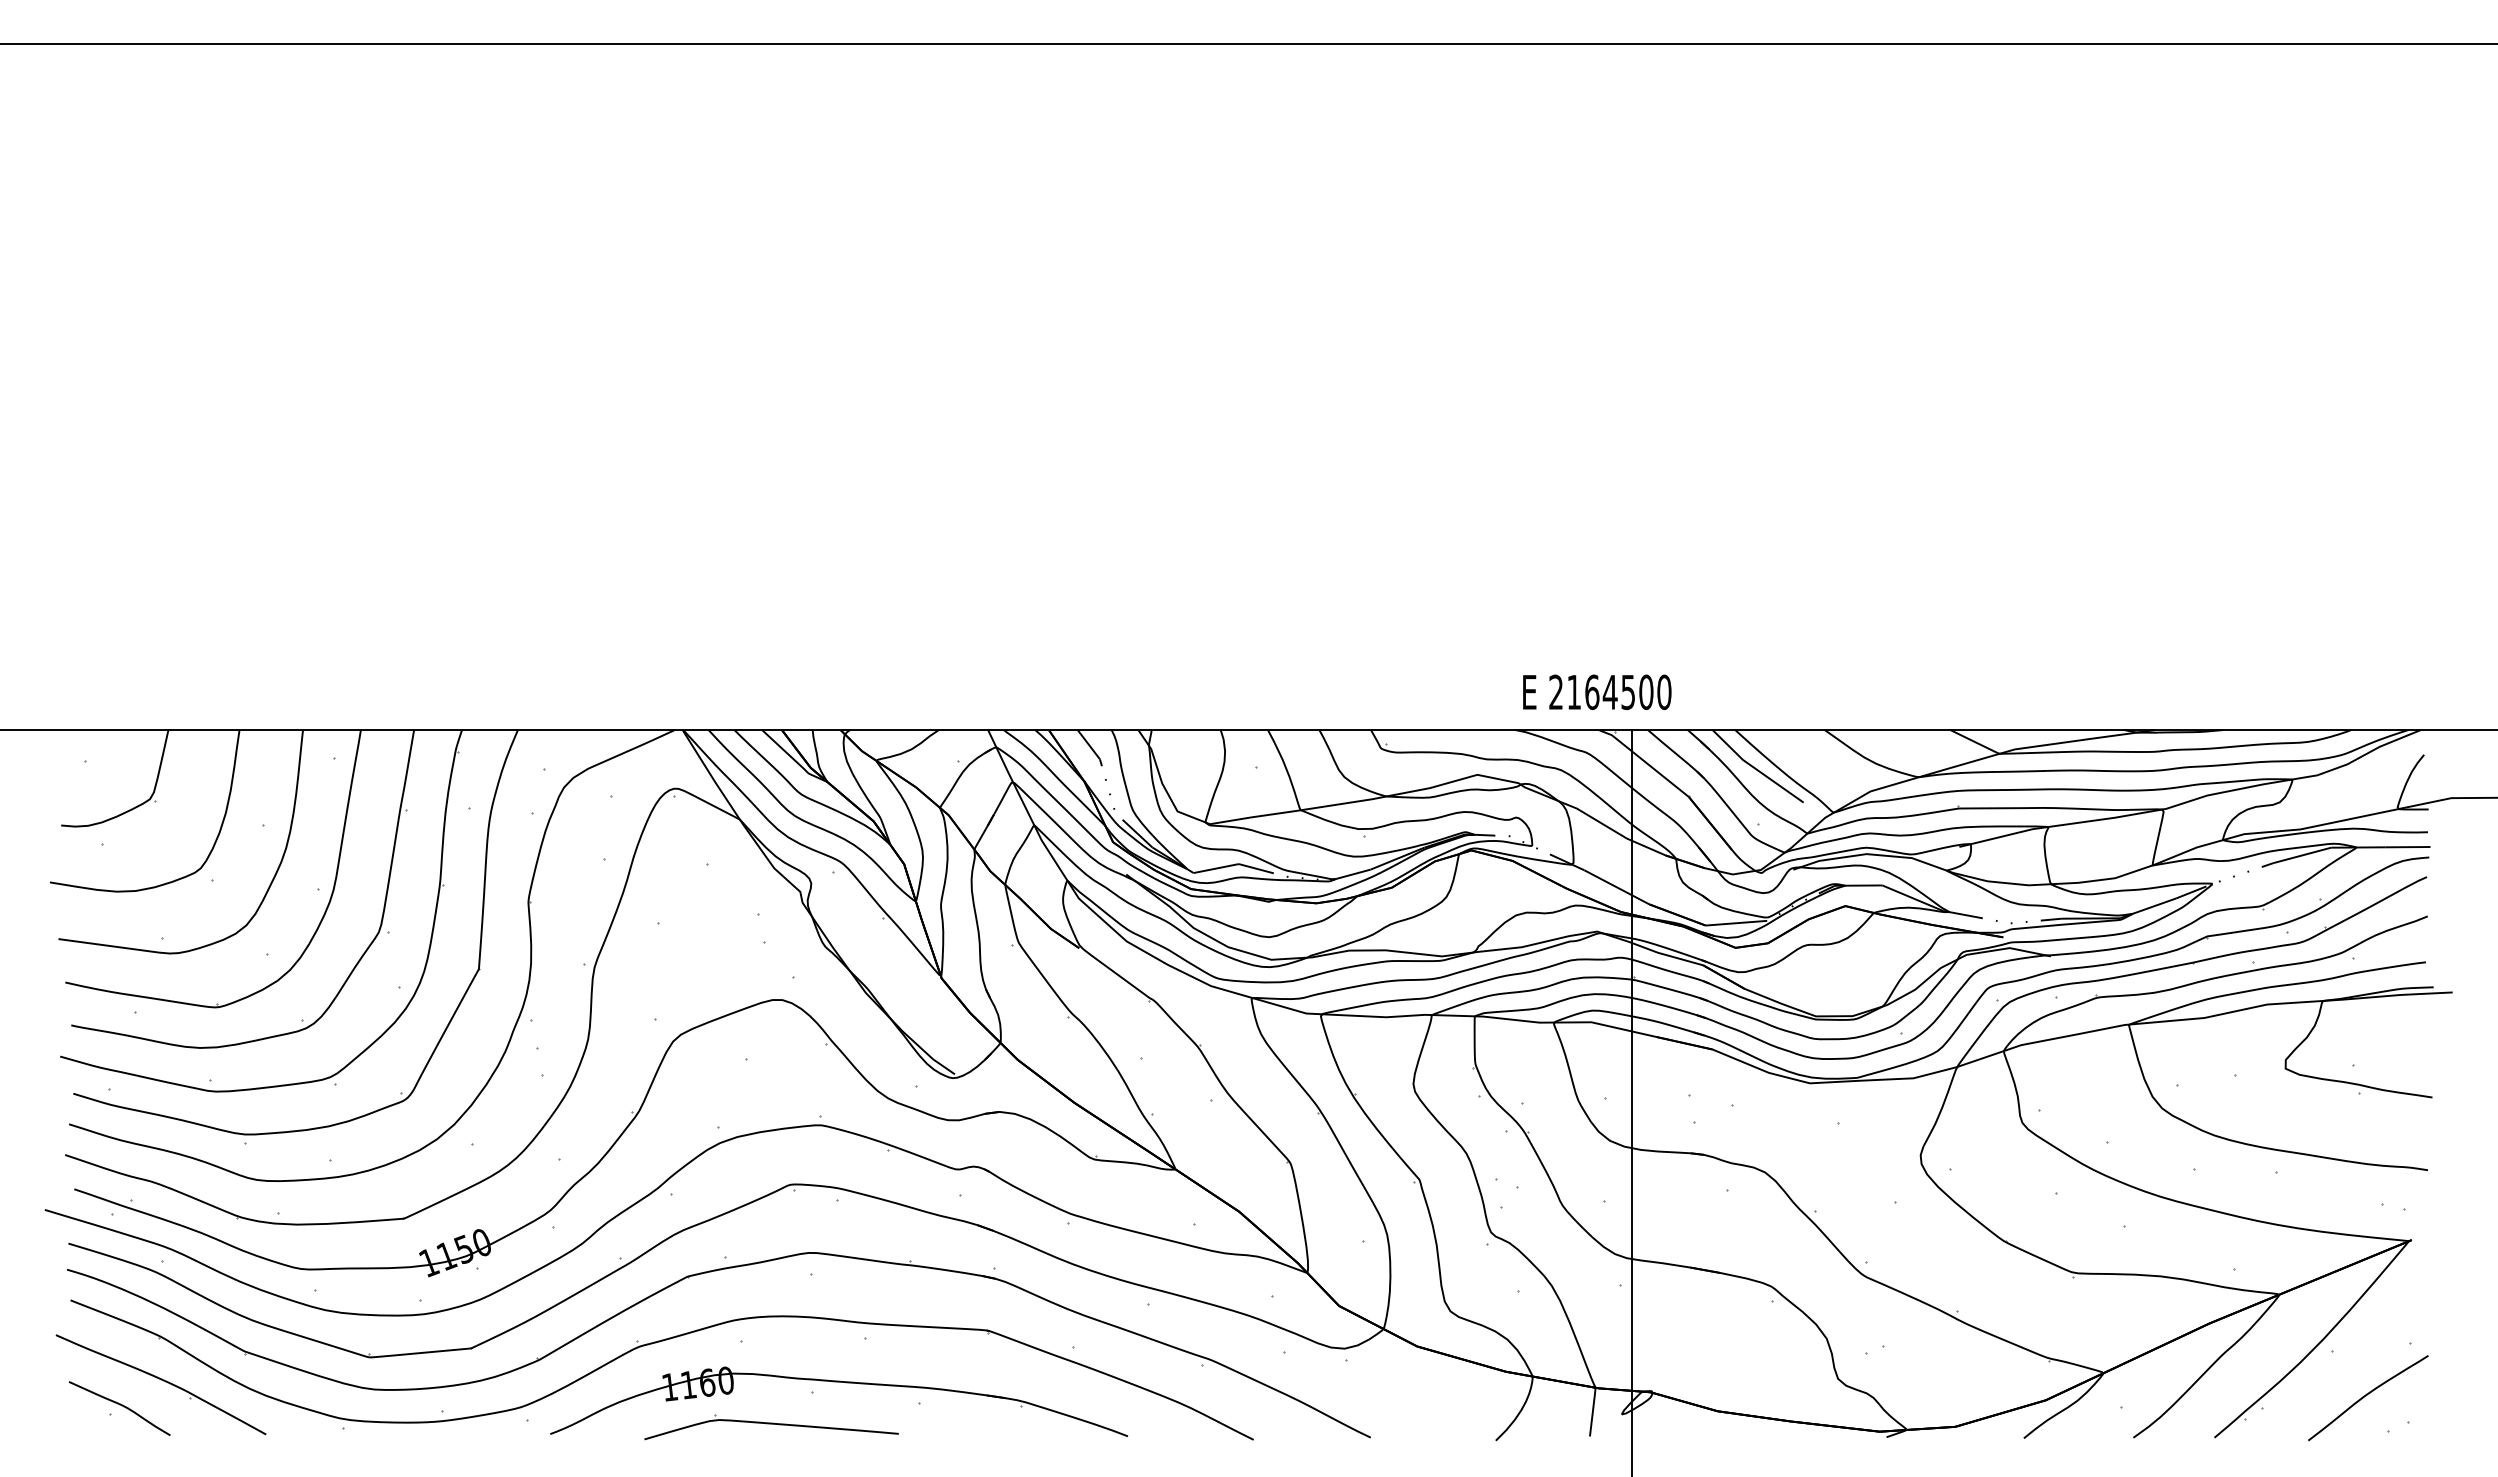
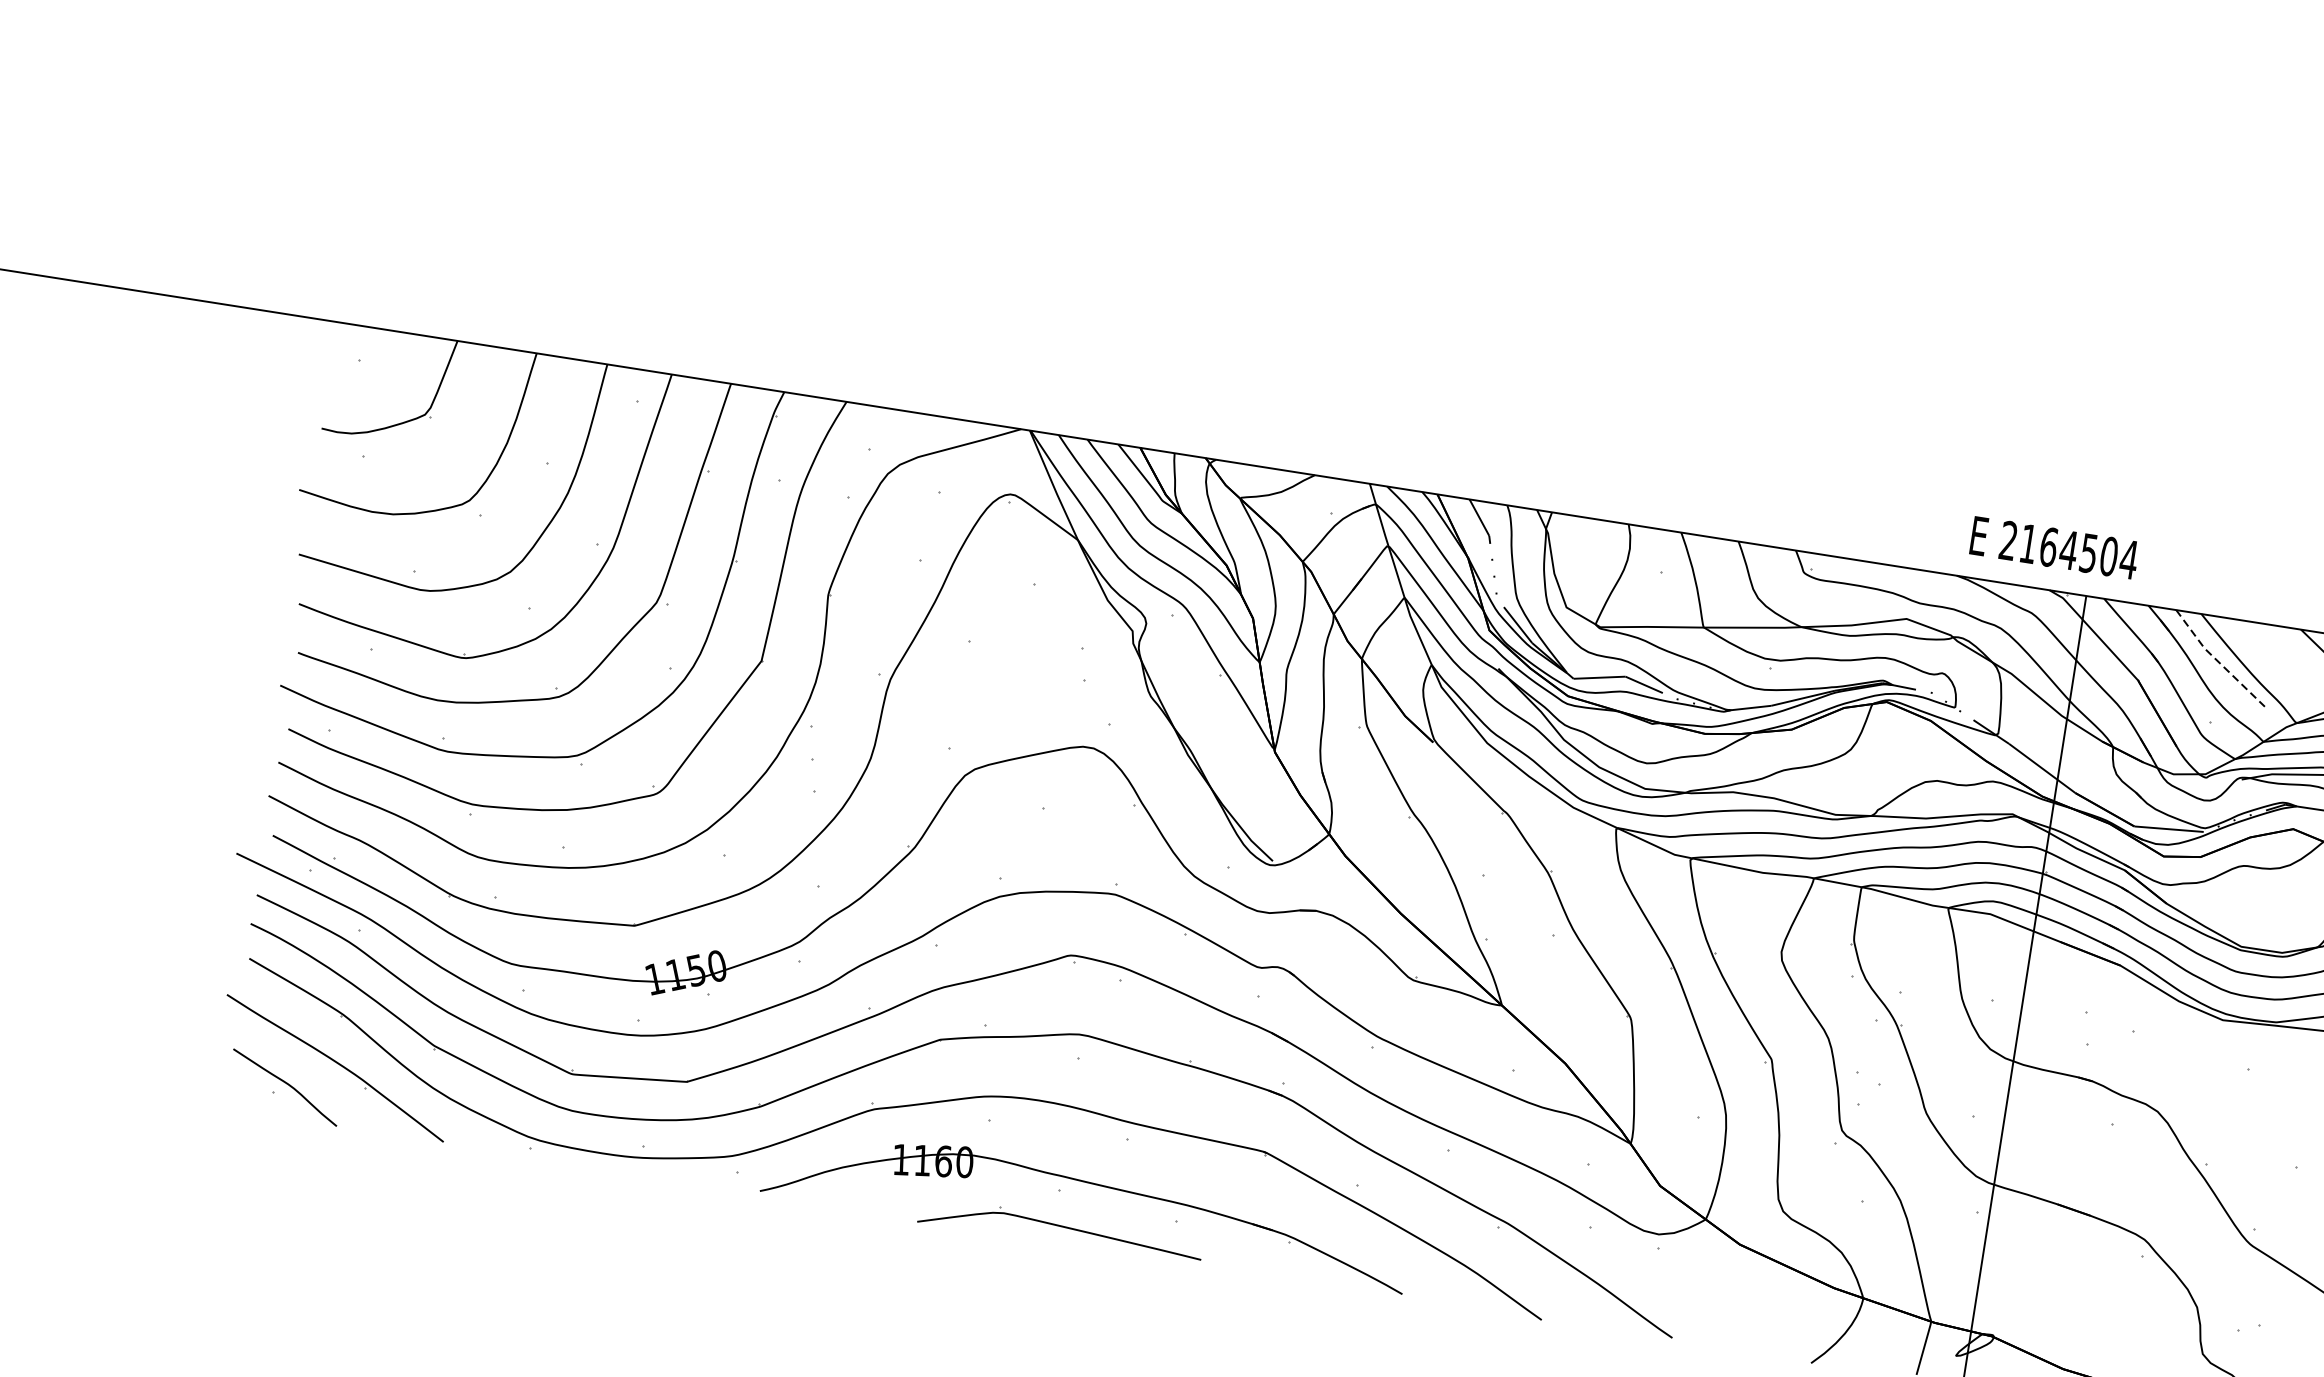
text: (1663, 692) -> (2128, 559), 2164500 -> 2164504
line: (1755, 769) -> (2217, 661), solid -> dashed
part: (771, 1427) -> (1060, 1230), moved

